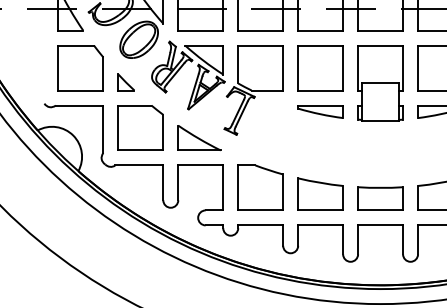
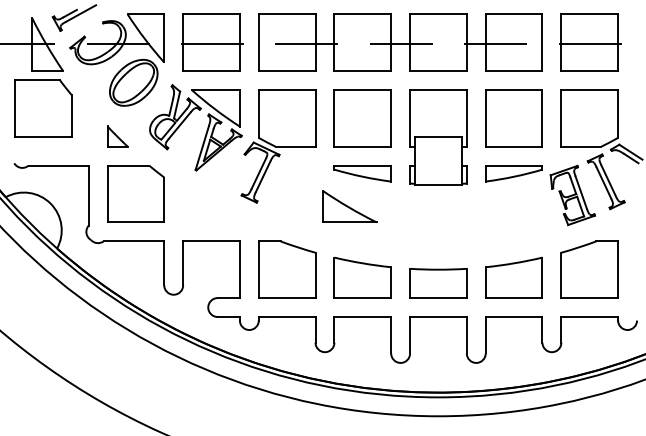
part: (81, 68) -> (43, 108), moved
part: (199, 137) -> (349, 206), moved

